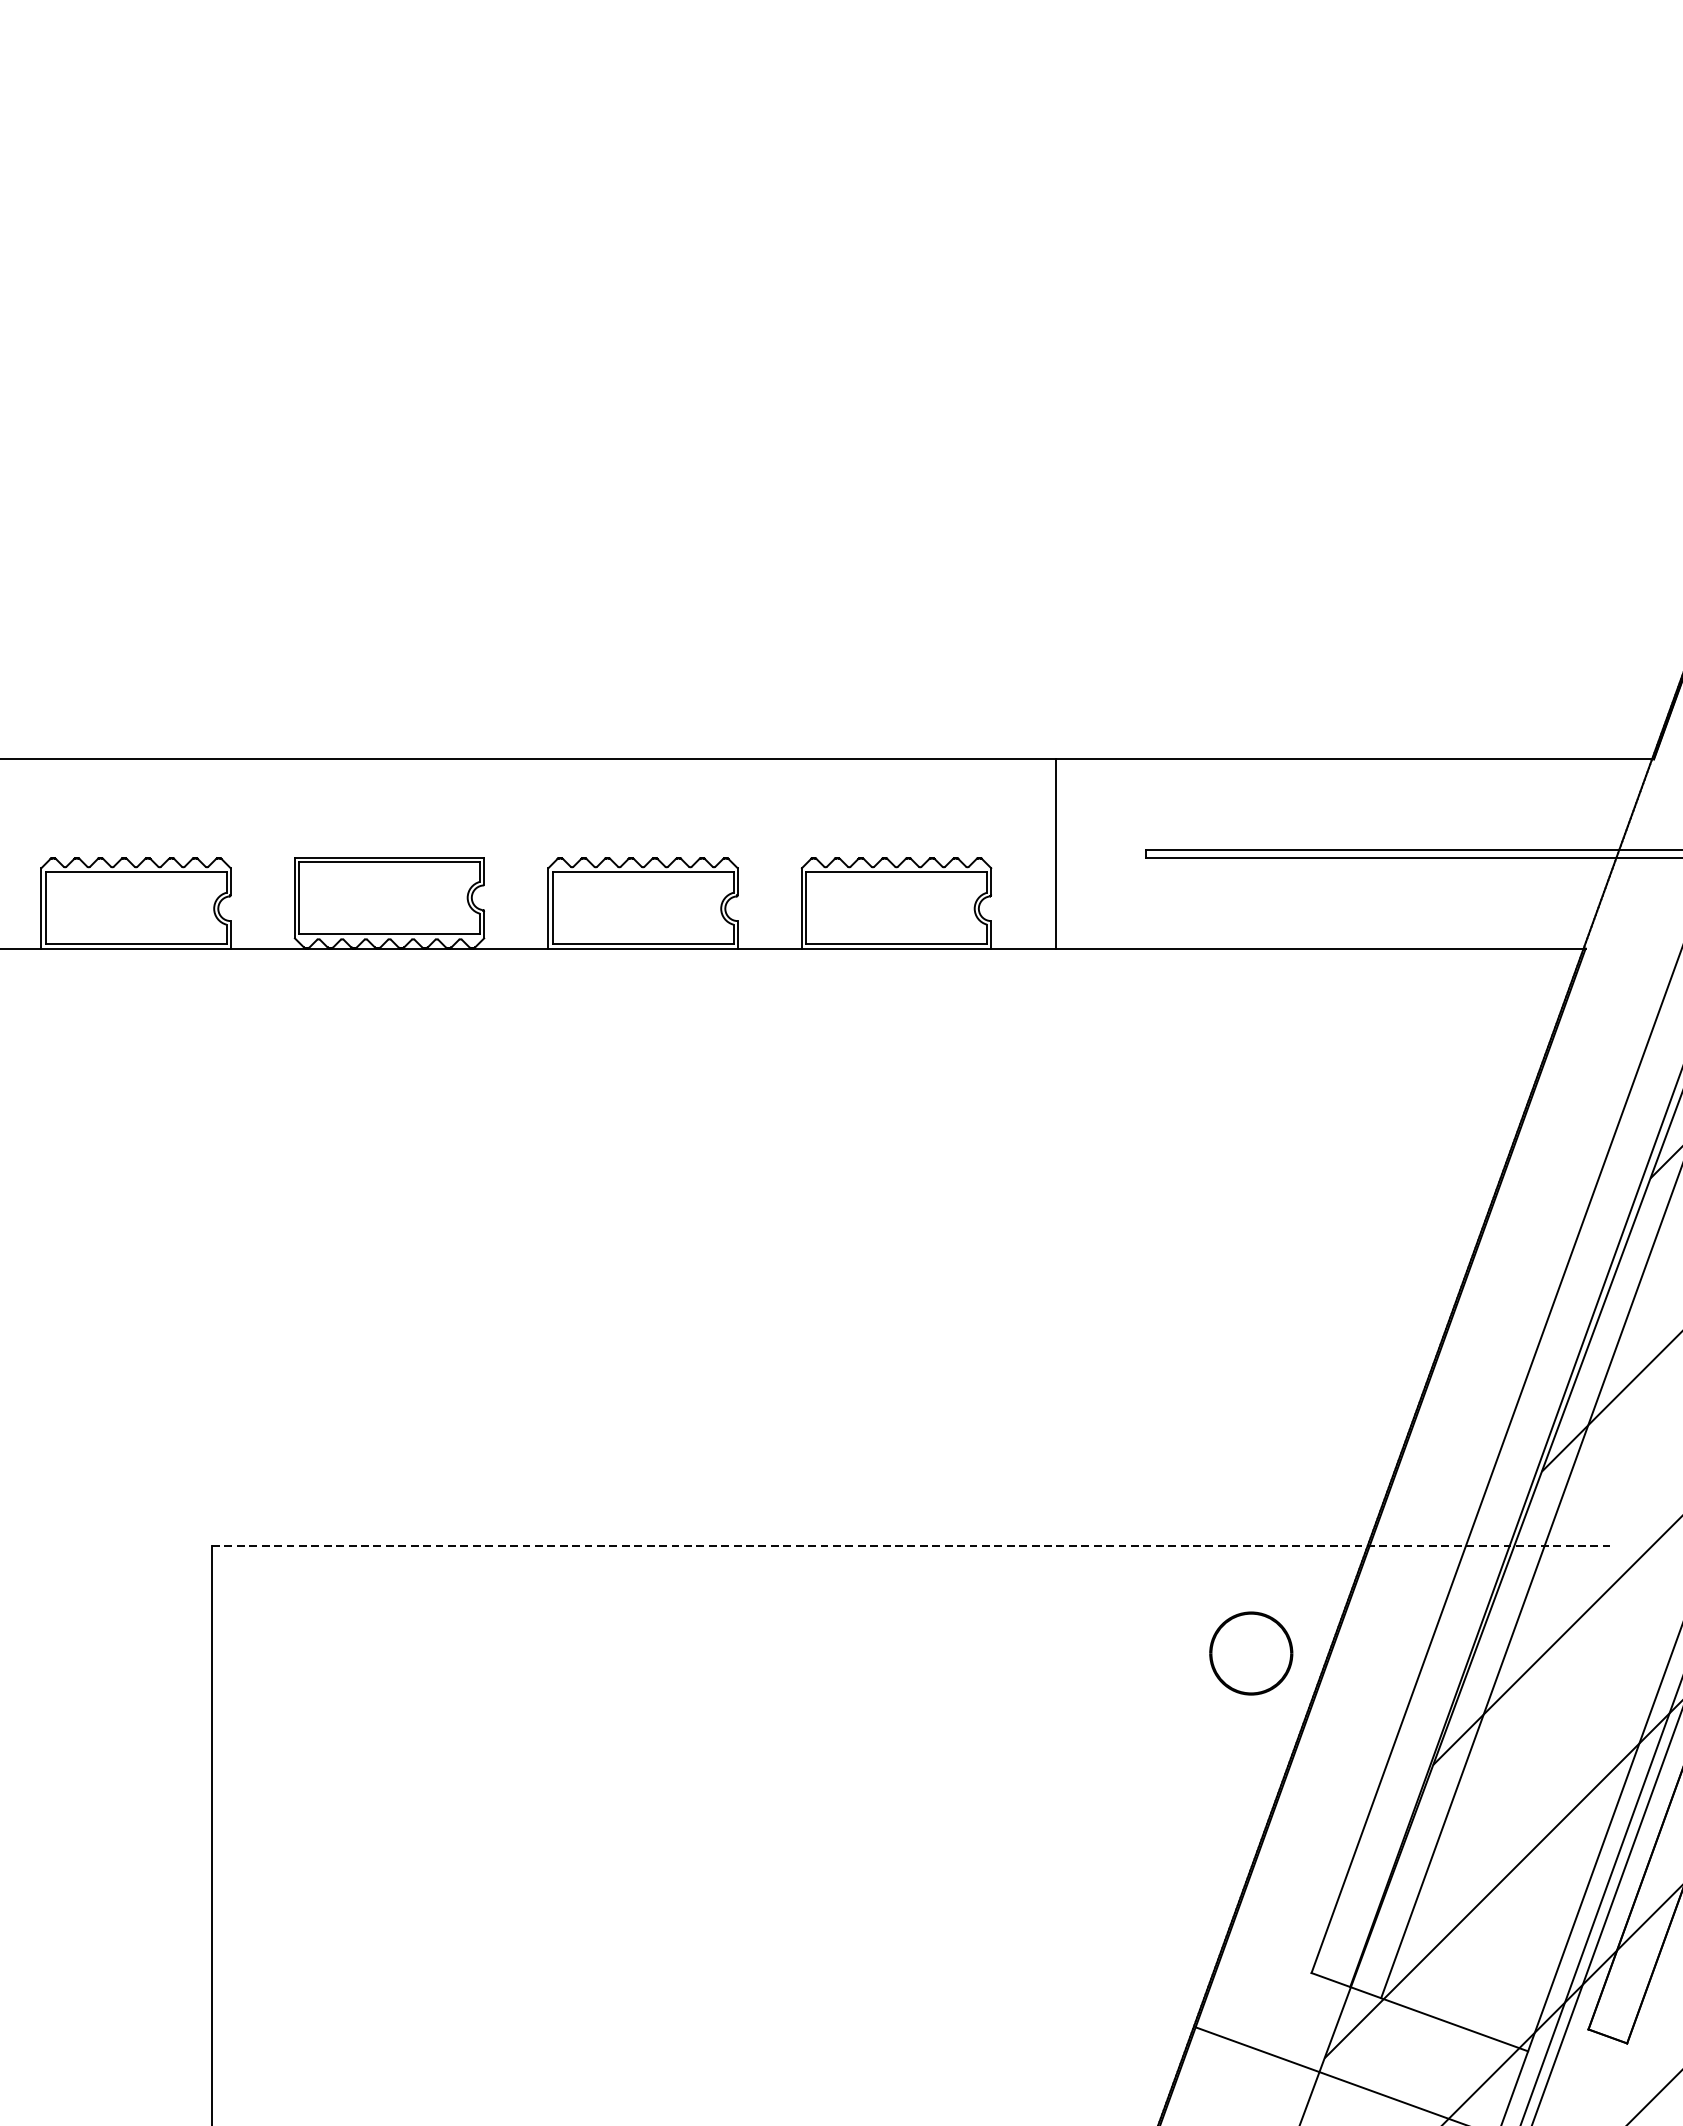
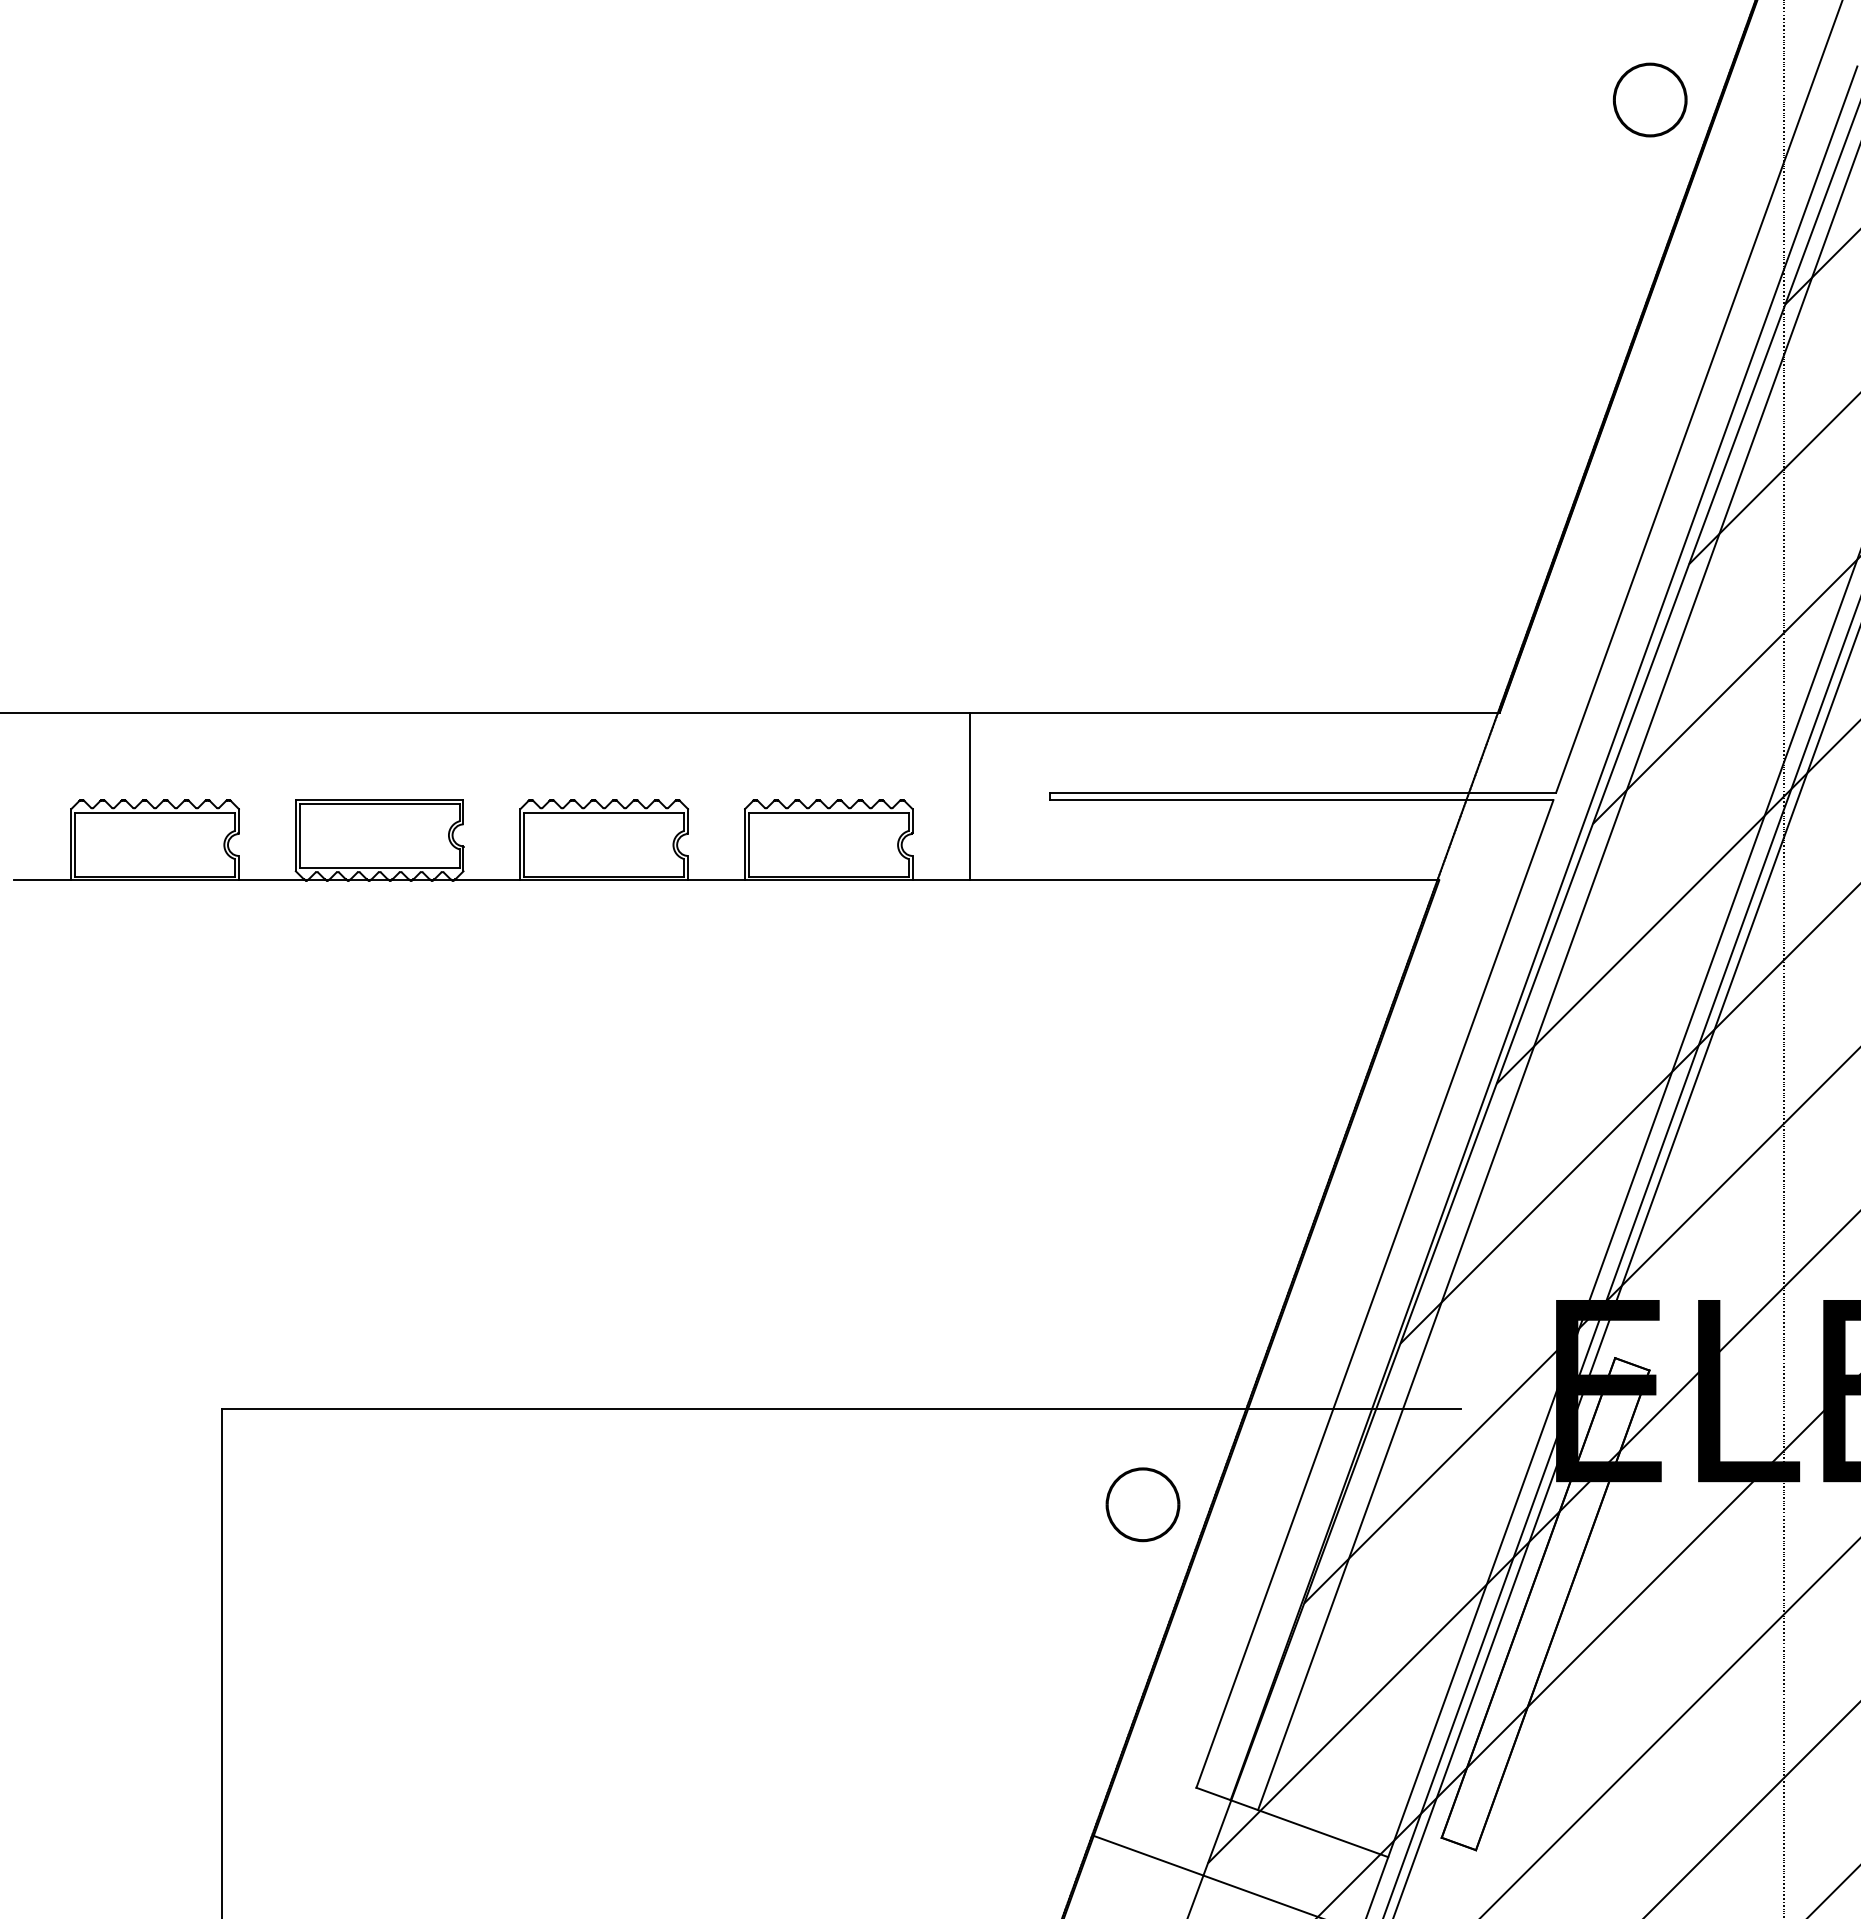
line: (912, 1545) -> (842, 1409), dashed -> solid

